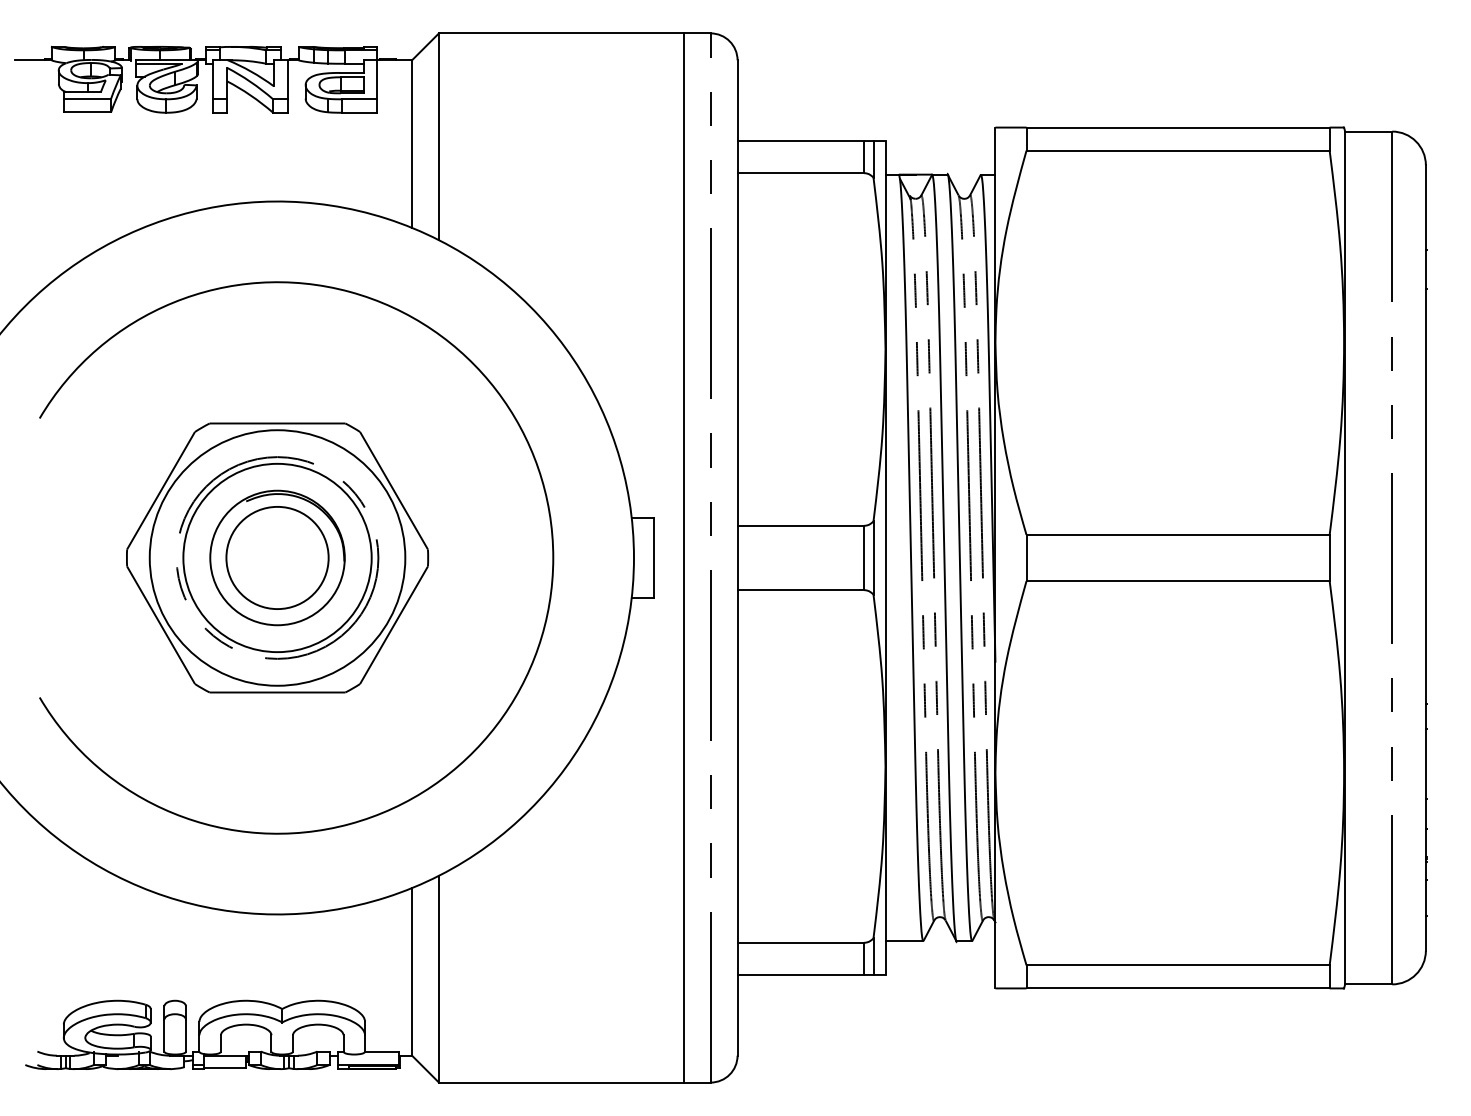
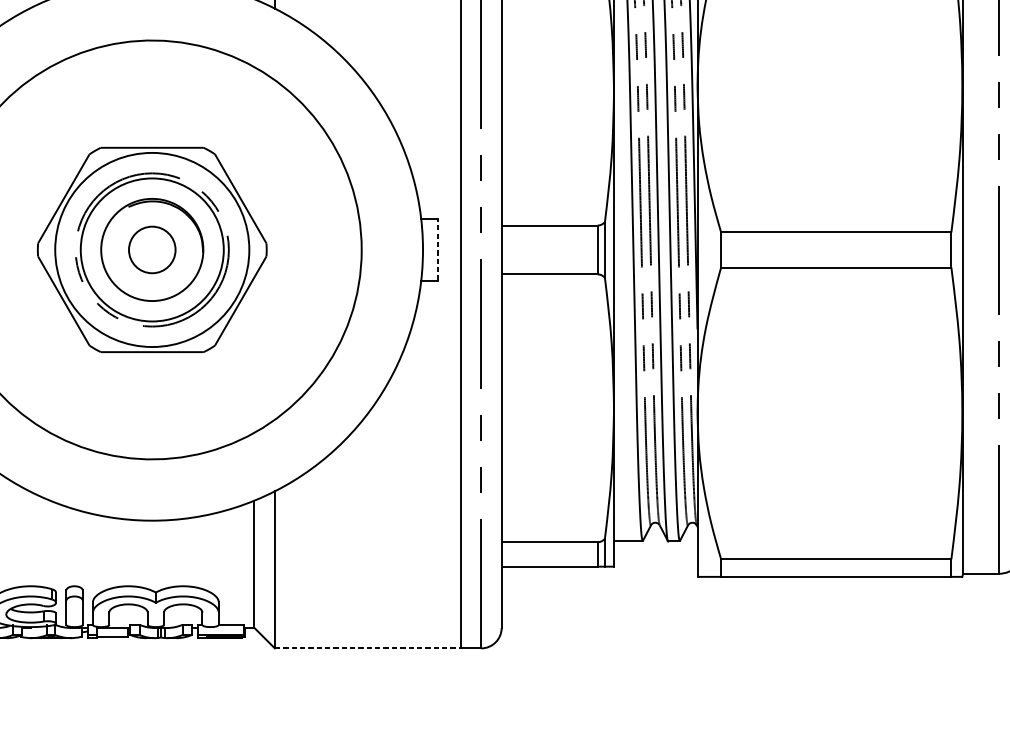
circle: (277, 557) -> (152, 249), size x0.6
line: (654, 557) -> (438, 249), solid -> dashed
line: (561, 1082) -> (367, 648), solid -> dashed

